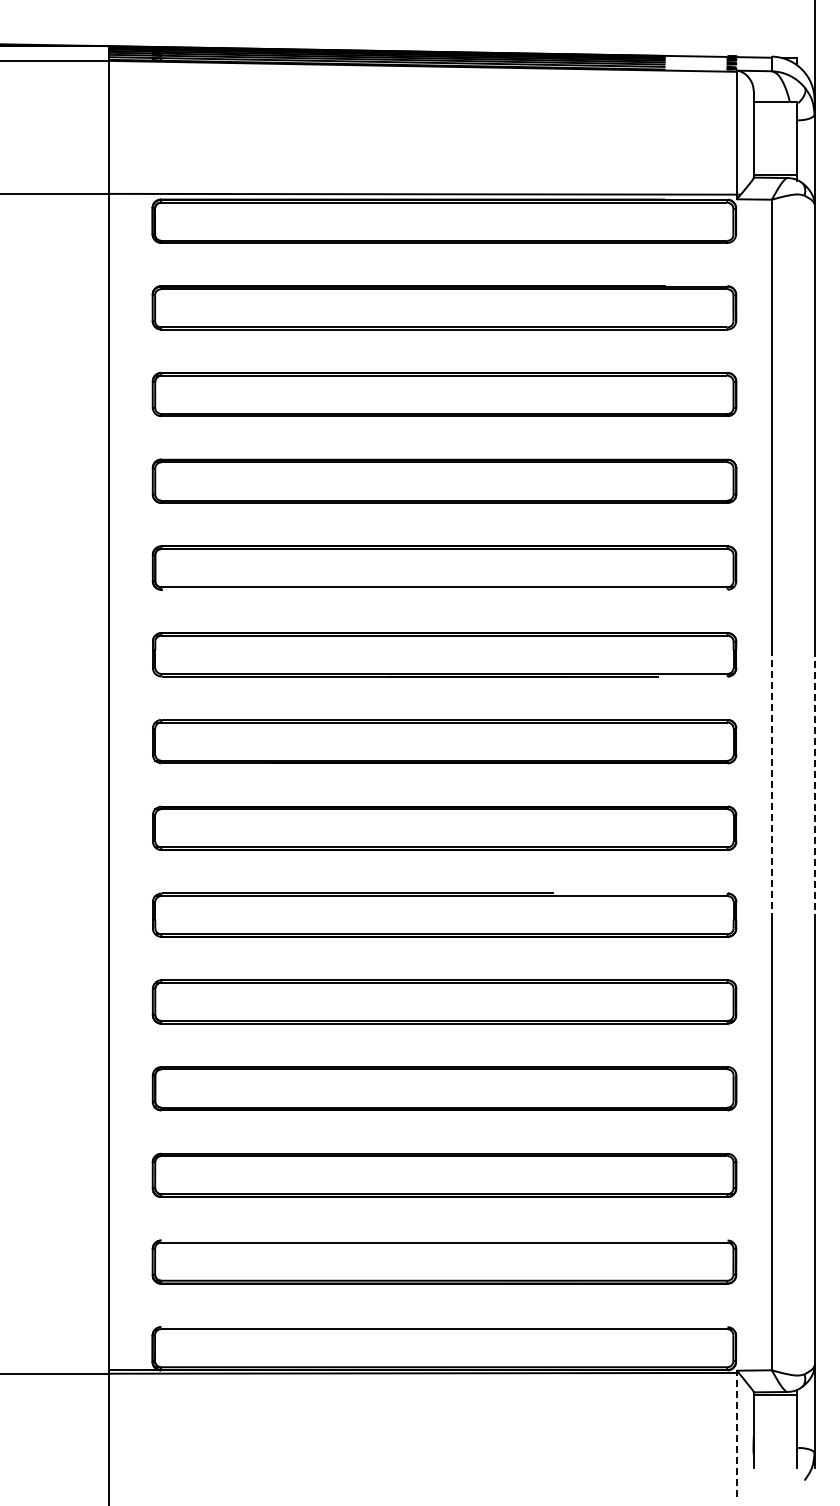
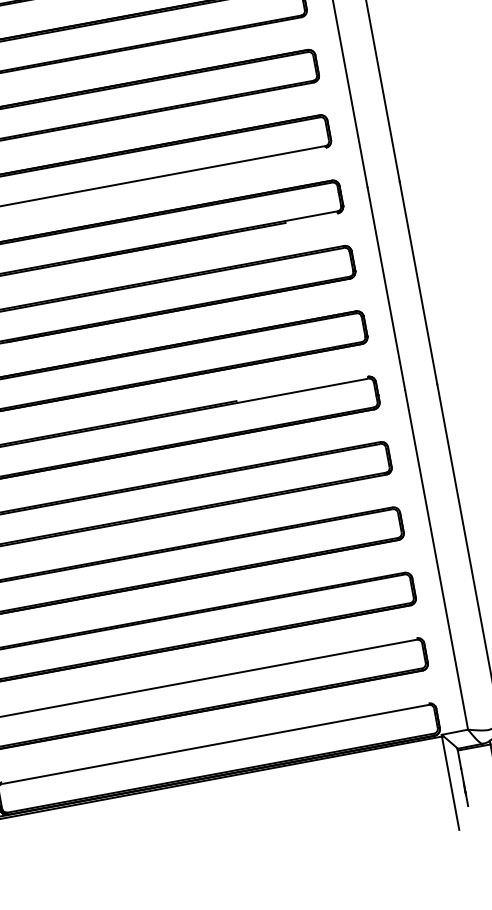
line: (771, 785) -> (386, 289), dashed -> solid
line: (814, 785) -> (418, 283), dashed -> solid
line: (736, 1434) -> (450, 782), dashed -> solid

